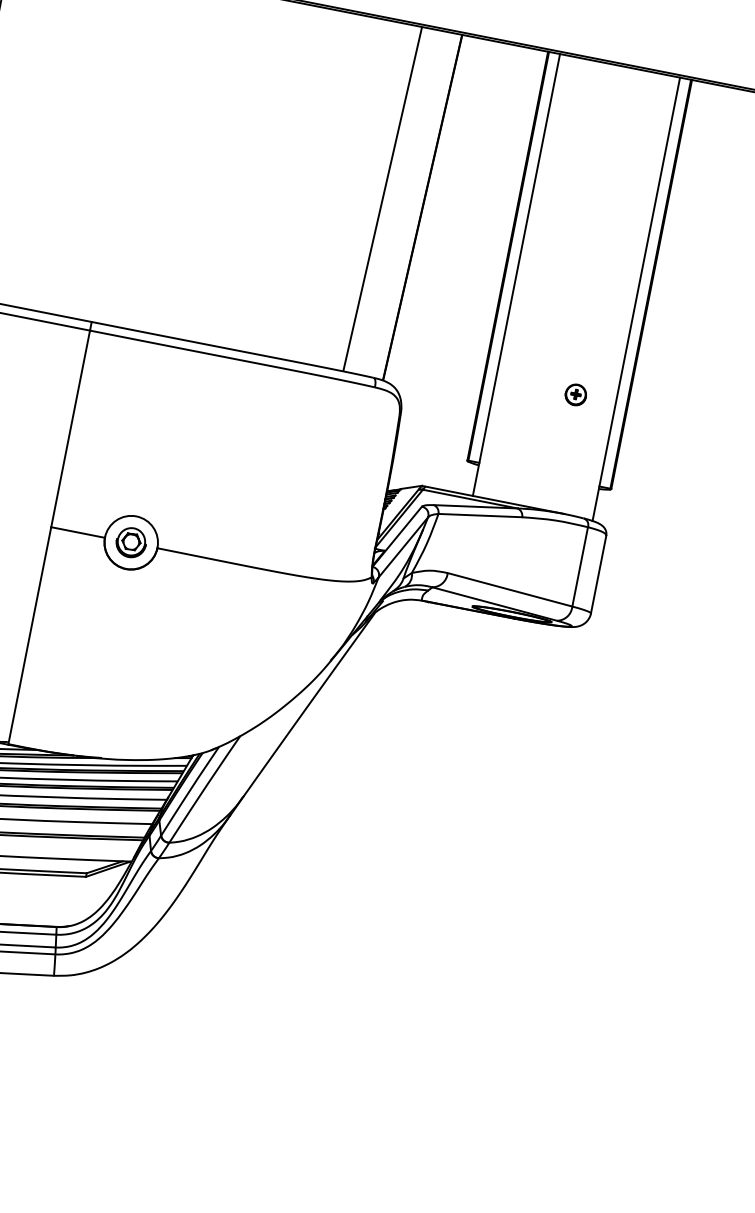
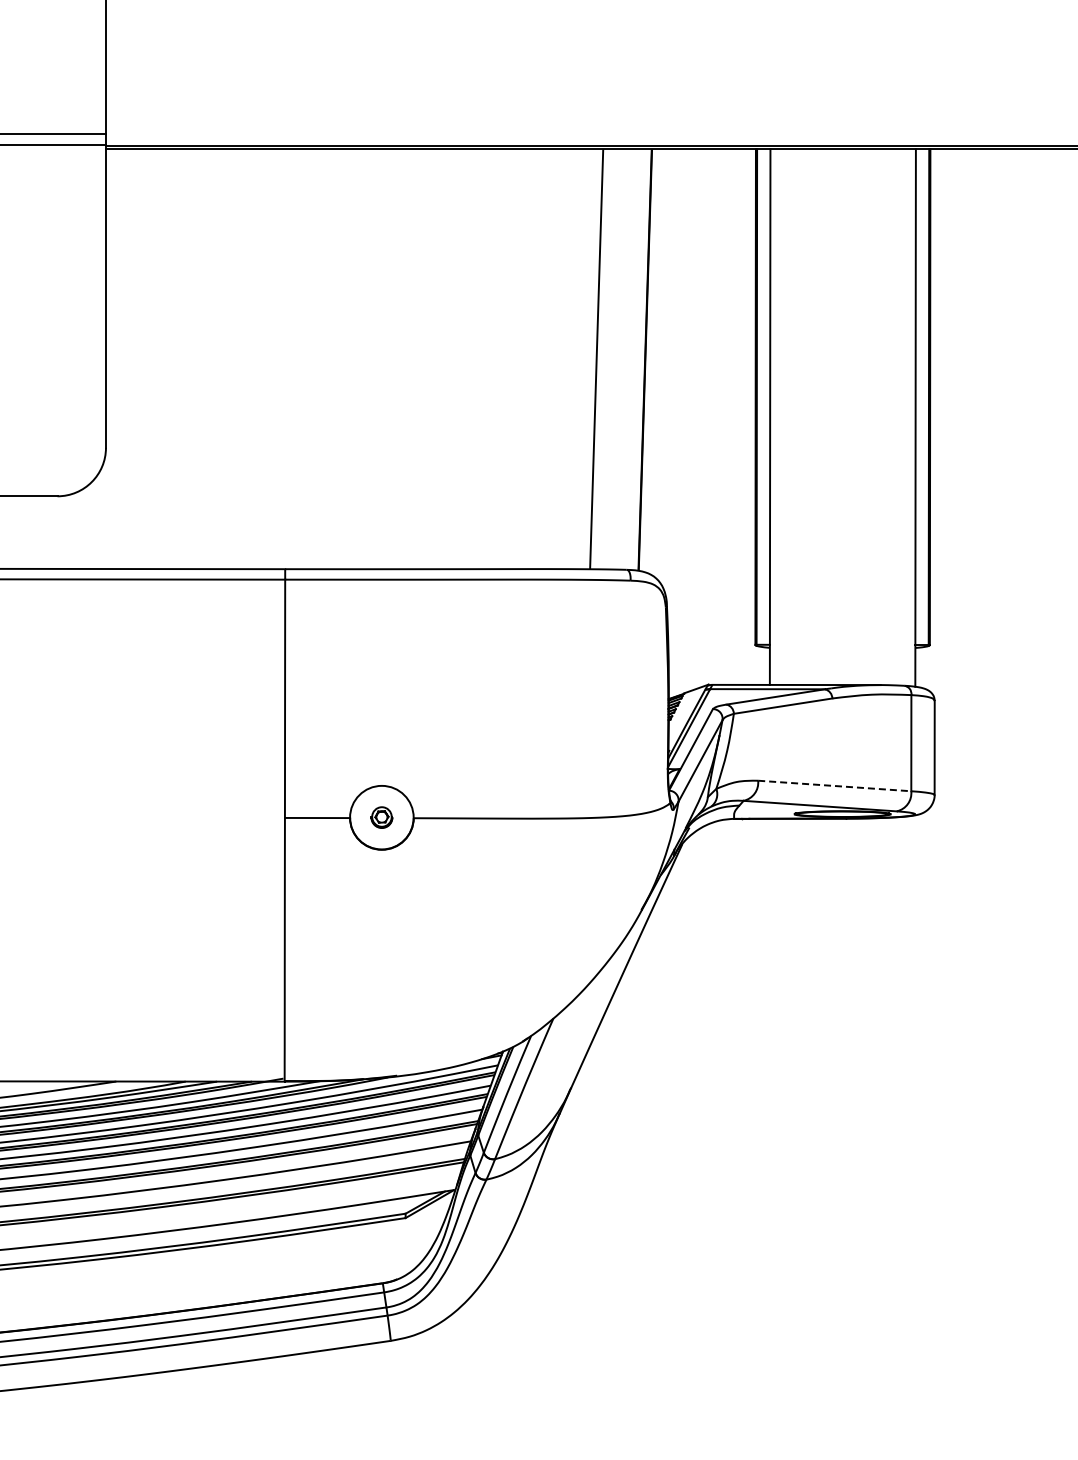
part: (576, 395) -> (867, 543), removed
part: (130, 542) -> (381, 817), size x0.6
line: (509, 590) -> (834, 786), solid -> dashed

